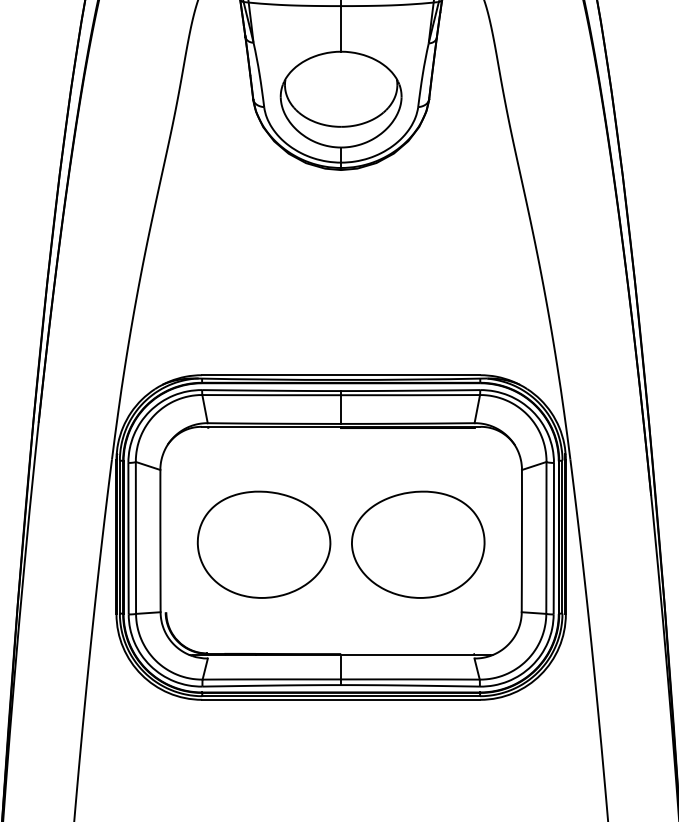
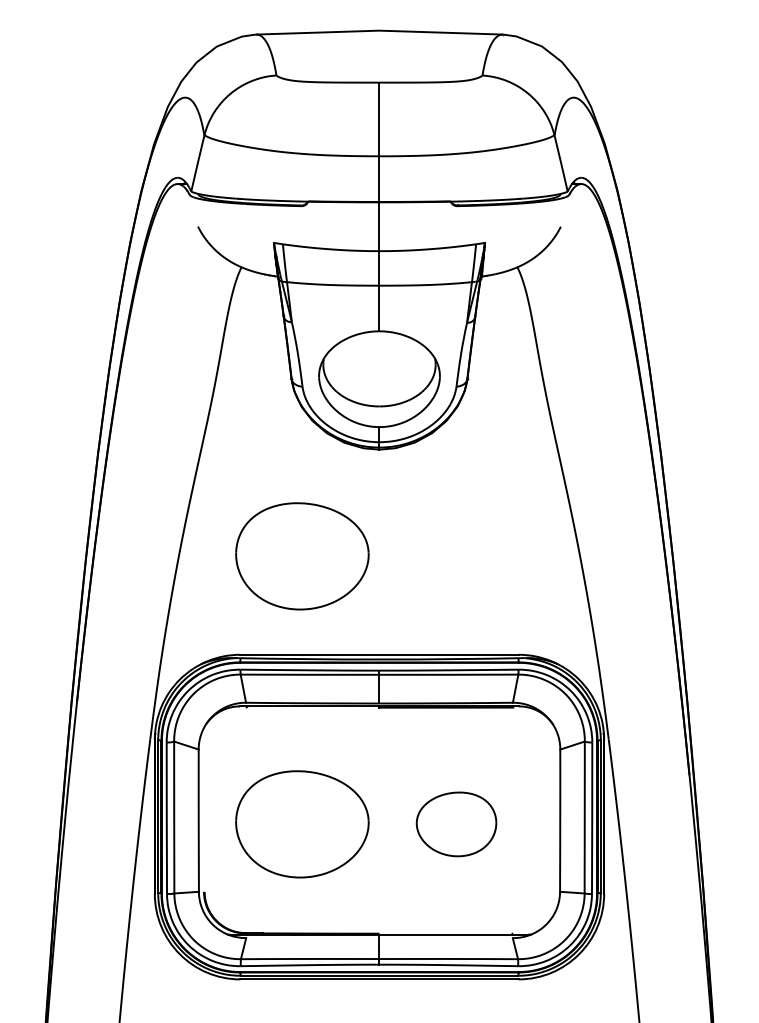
part: (264, 276) -> (302, 556), added
part: (418, 544) -> (456, 824), size x0.6

